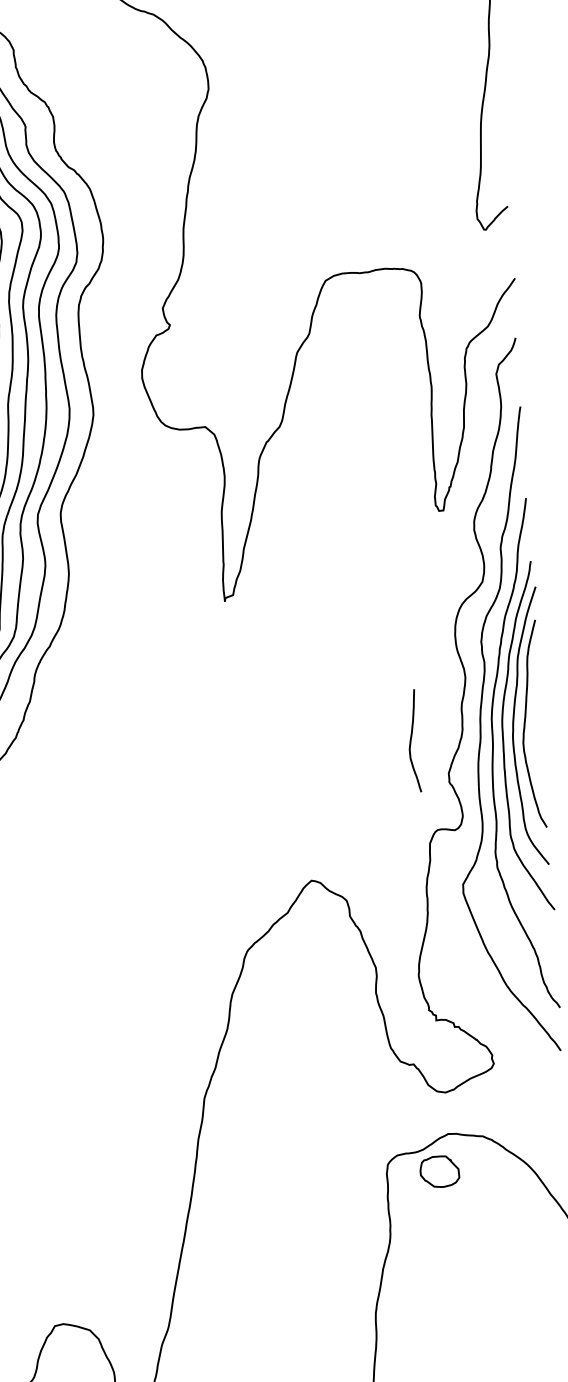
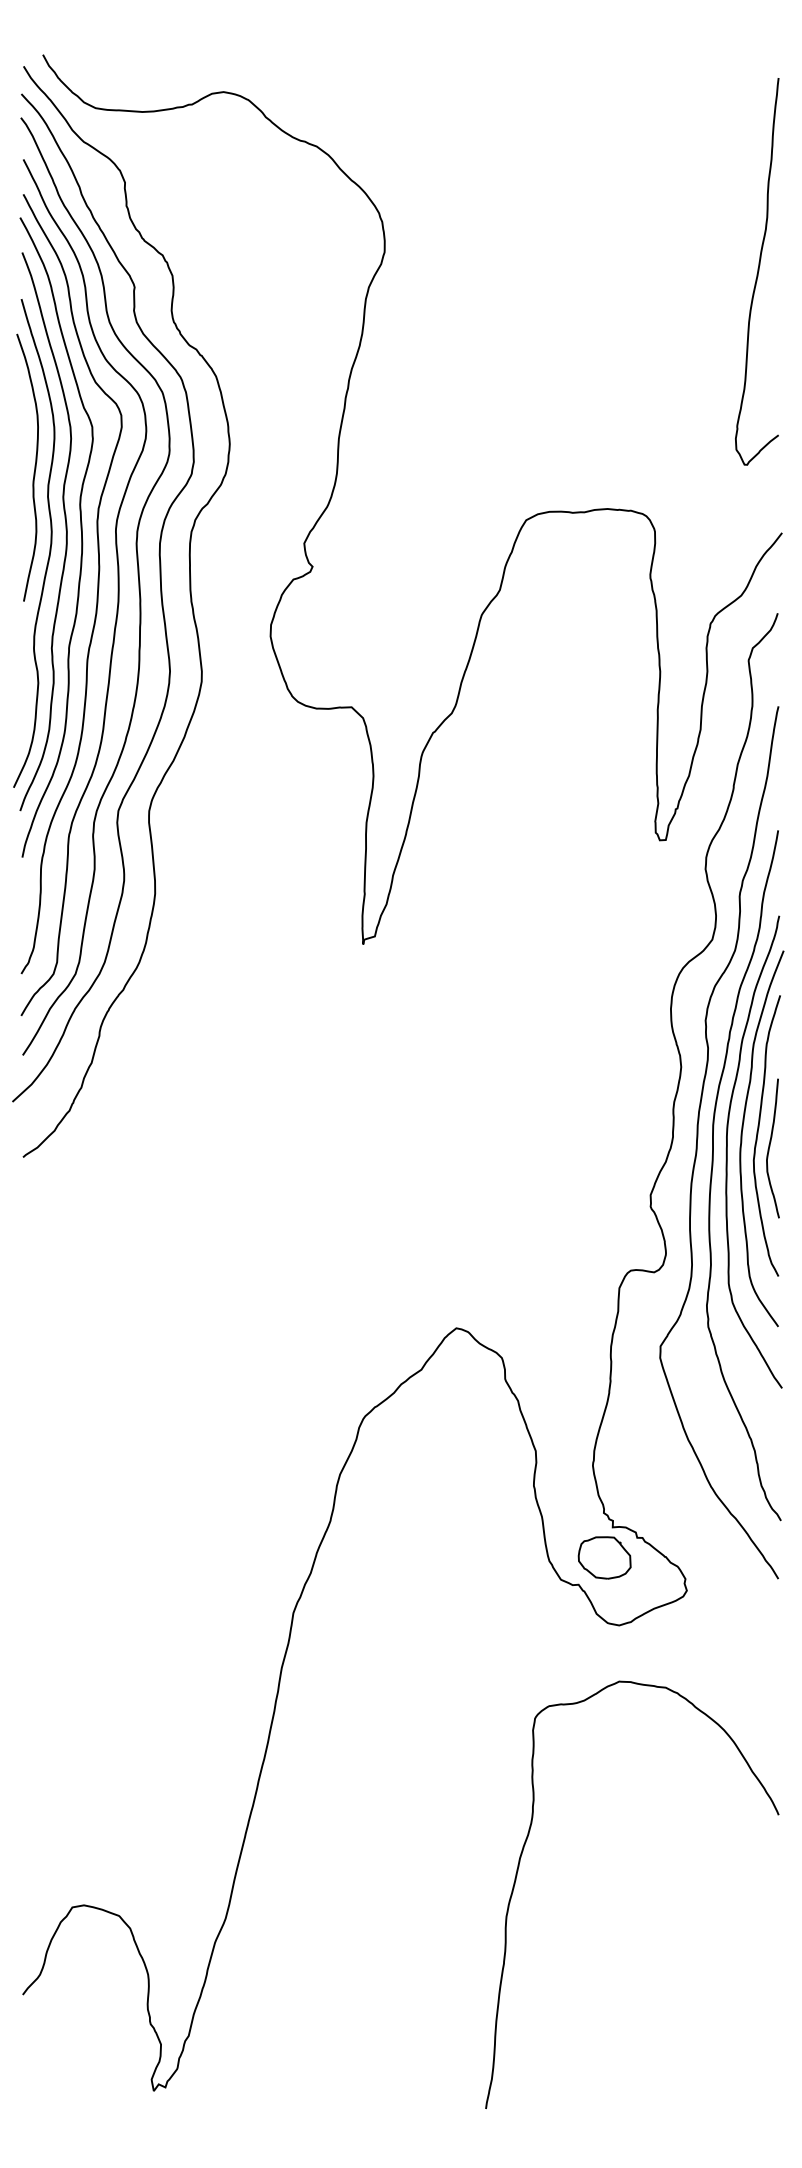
curve: (411, 739) -> (770, 1146), moved
part: (439, 1171) -> (604, 1557), moved

